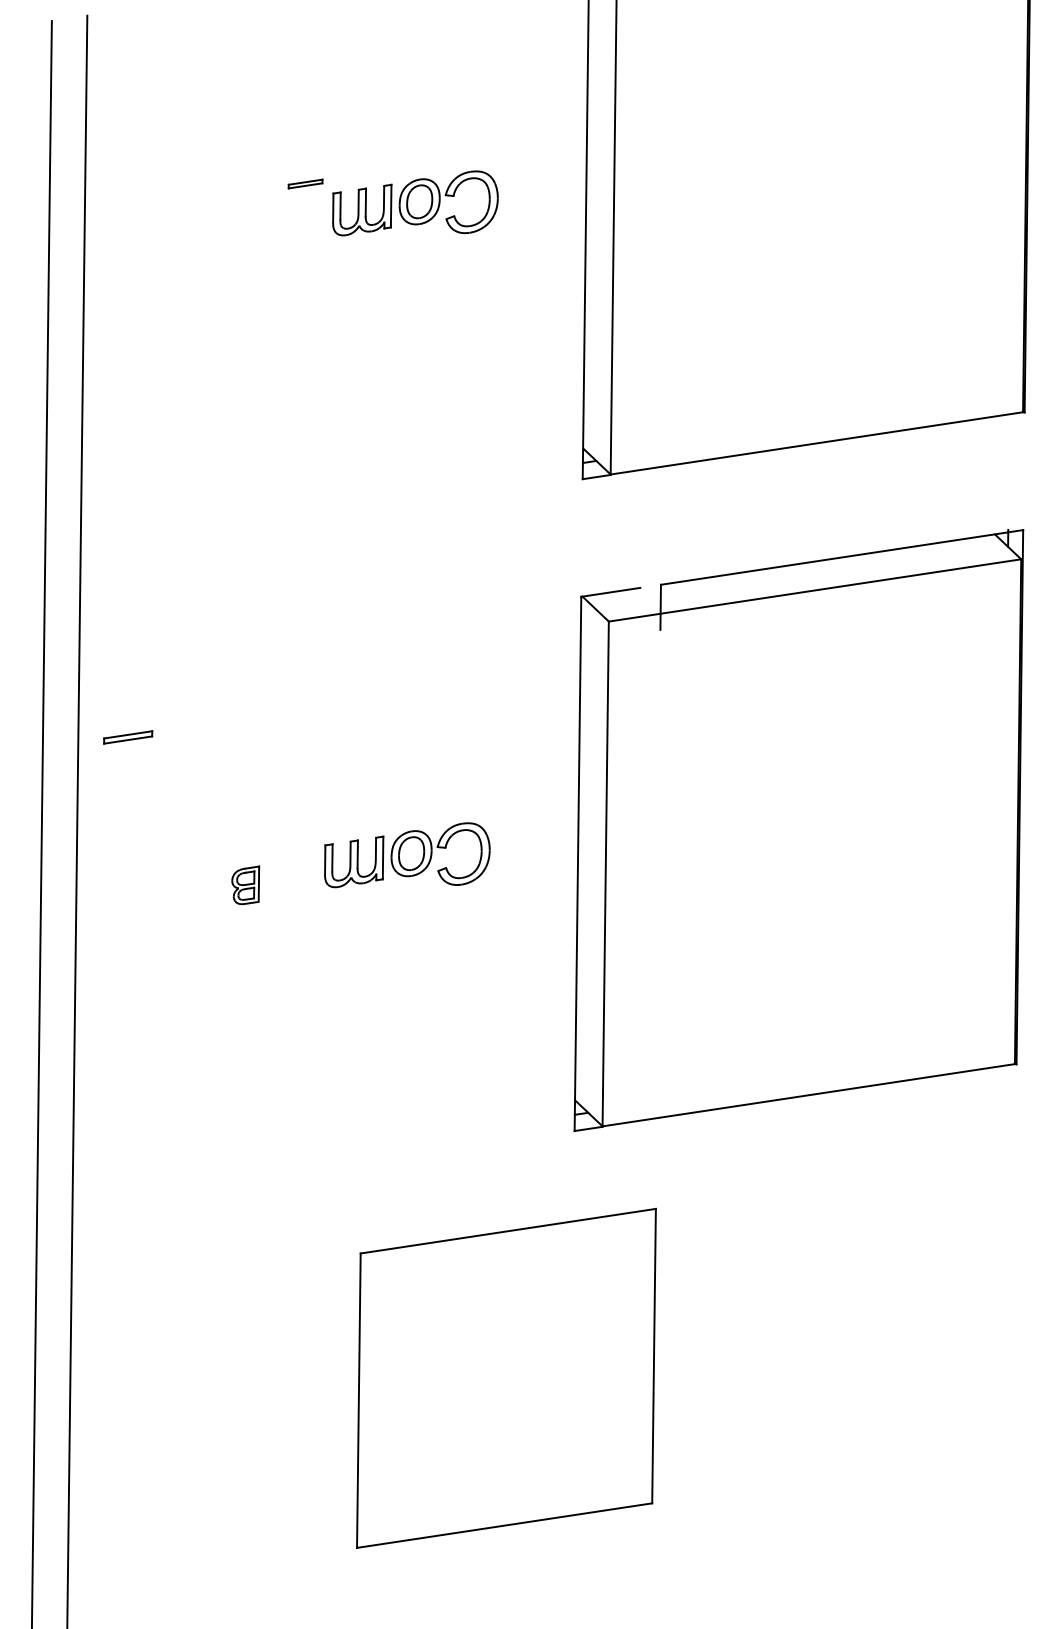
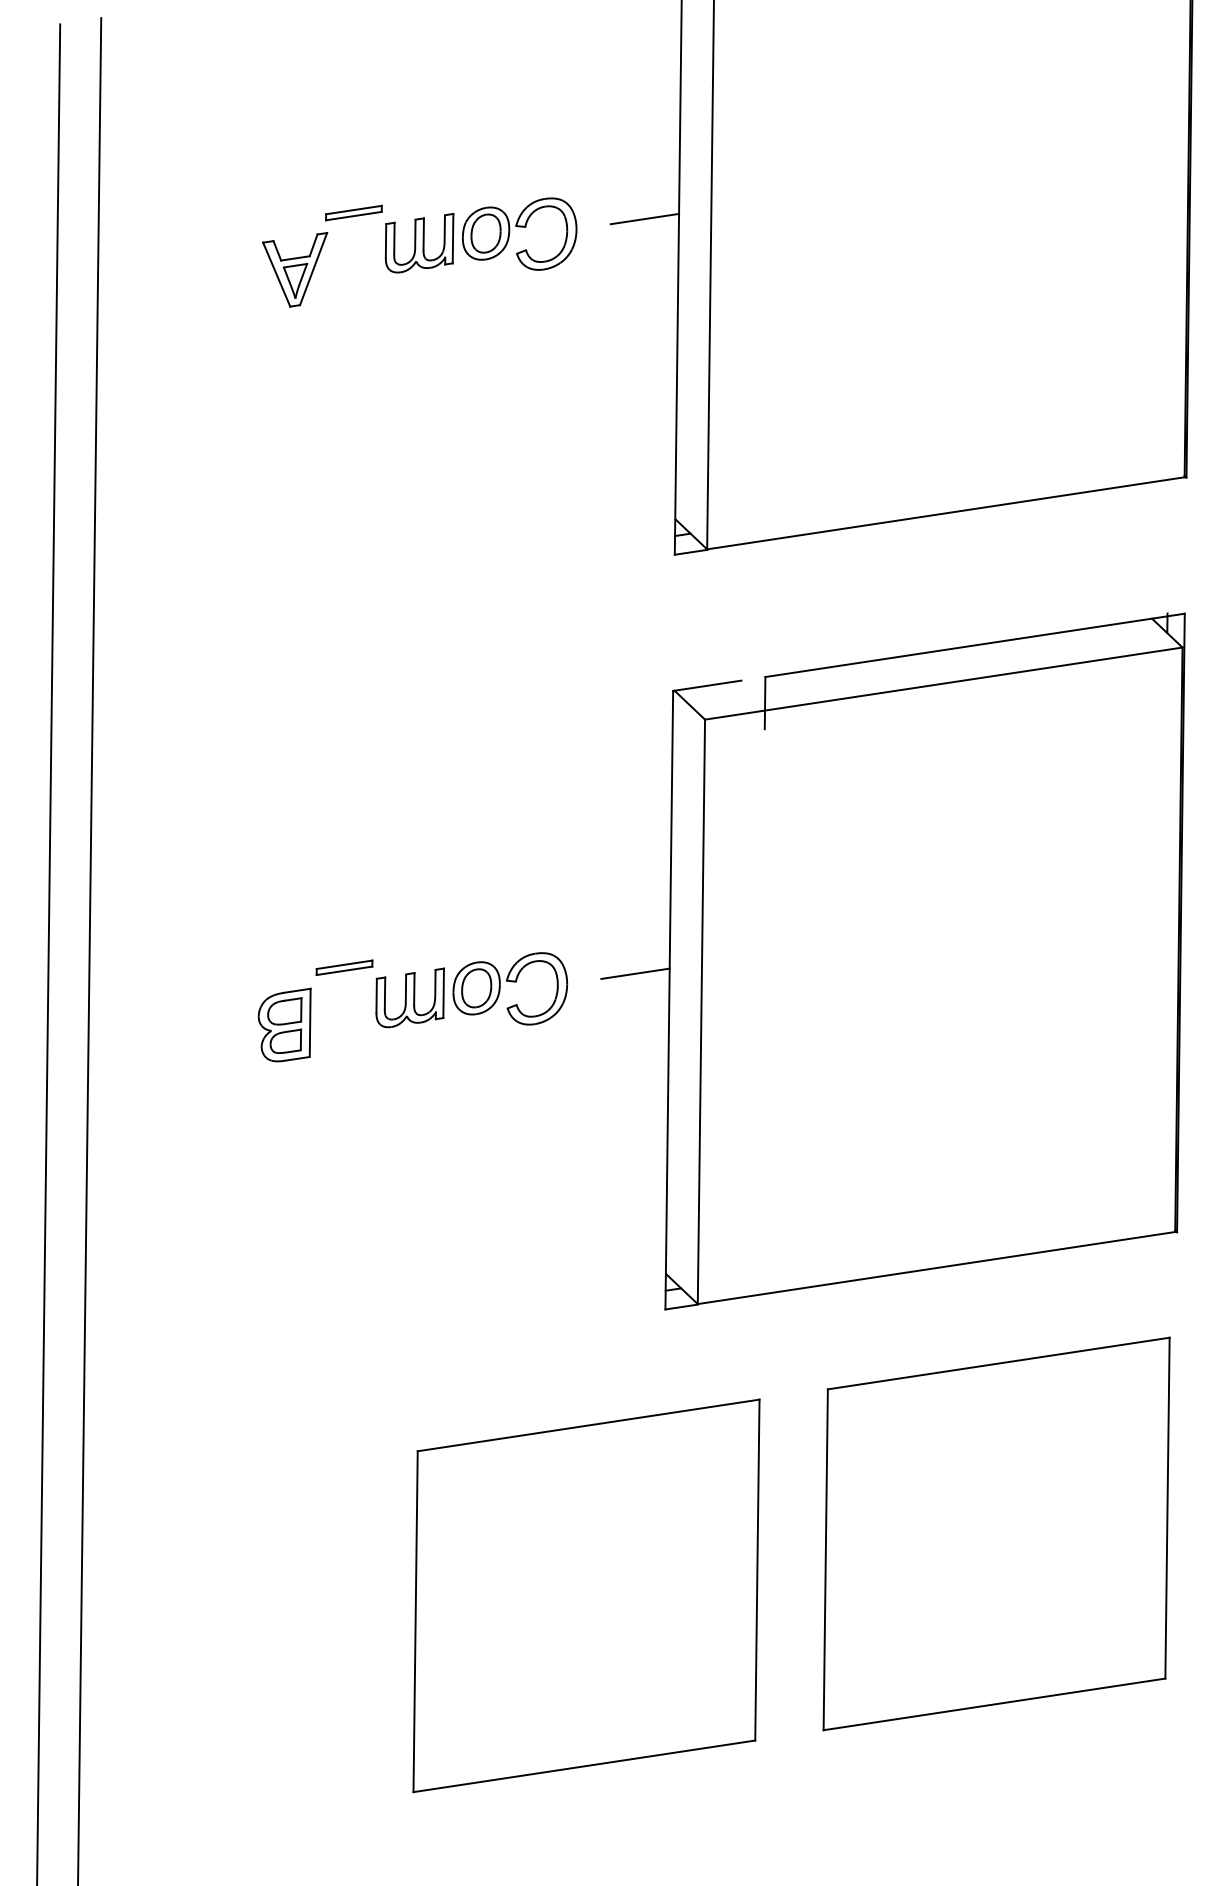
part: (305, 183) -> (353, 212), size x1.43
line: (556, 188) -> (644, 218), added
part: (255, 232) -> (295, 269), added
part: (128, 737) -> (344, 967), moved
line: (548, 840) -> (635, 973), added
part: (245, 884) -> (284, 1024), size x1.67
part: (860, 1324) -> (996, 1533), added

